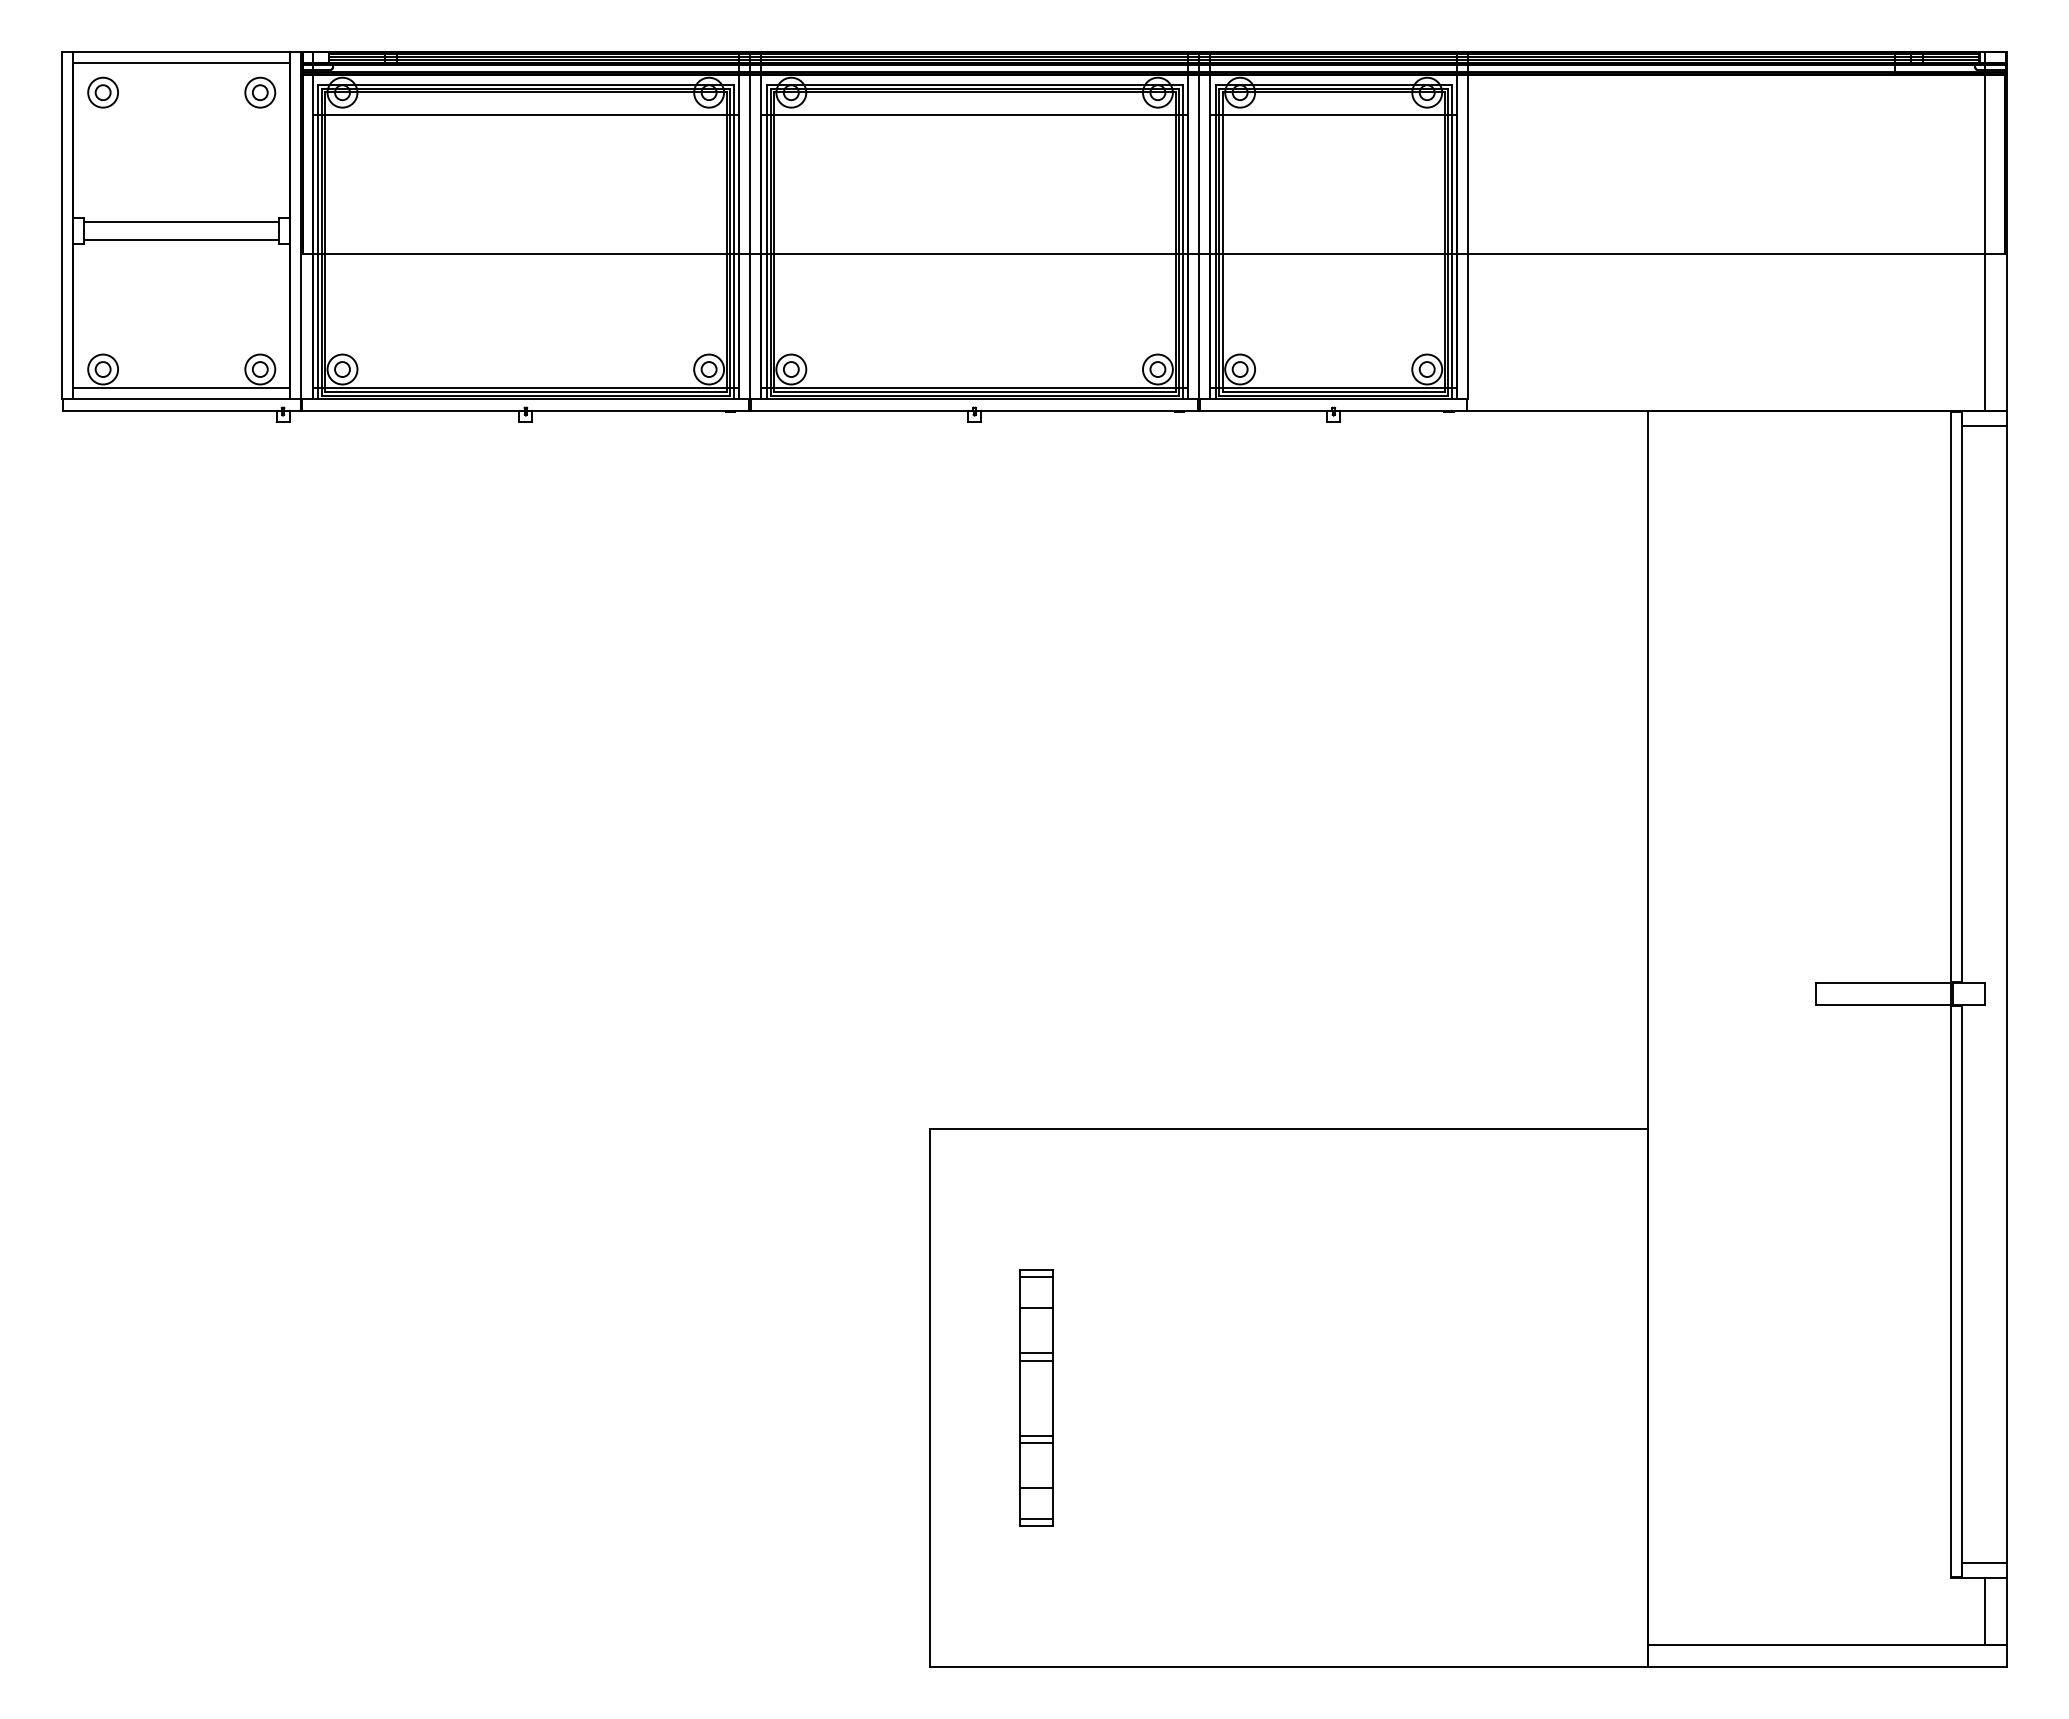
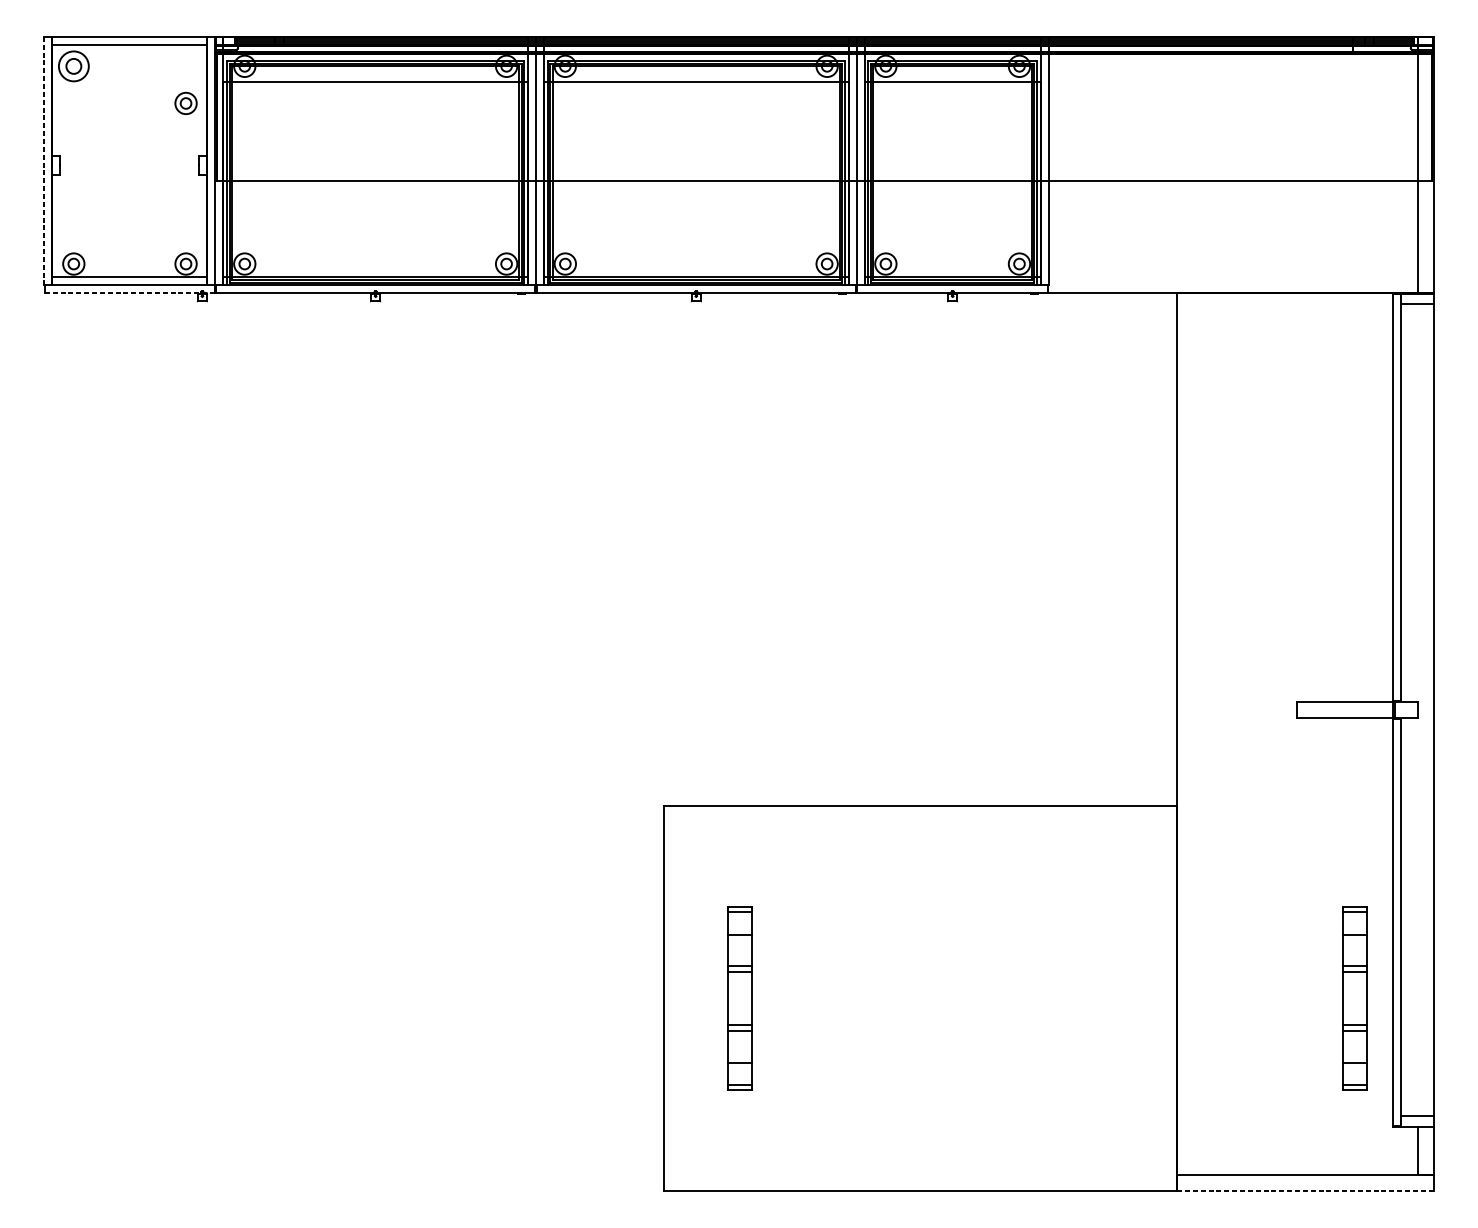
part: (102, 92) -> (73, 66), size x1.4
part: (260, 92) -> (186, 103), moved
line: (181, 221) -> (129, 158), removed
line: (62, 225) -> (44, 161), solid -> dashed
line: (181, 240) -> (129, 171), removed
line: (181, 410) -> (129, 293), solid -> dashed
part: (1896, 1397) -> (1354, 998), added
line: (1827, 1667) -> (1305, 1191), solid -> dashed

